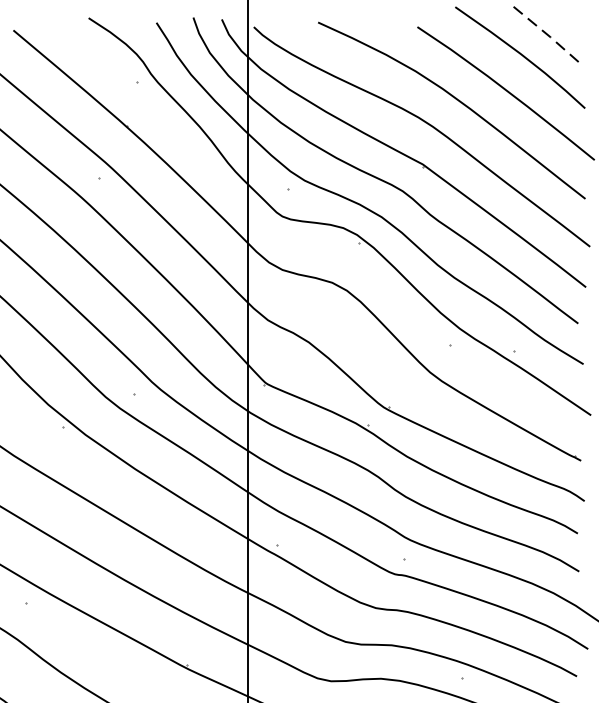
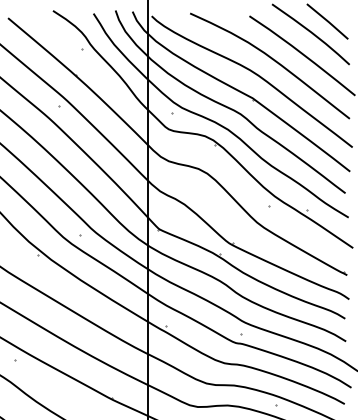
line: (549, 35) -> (328, 21), dashed -> solid

